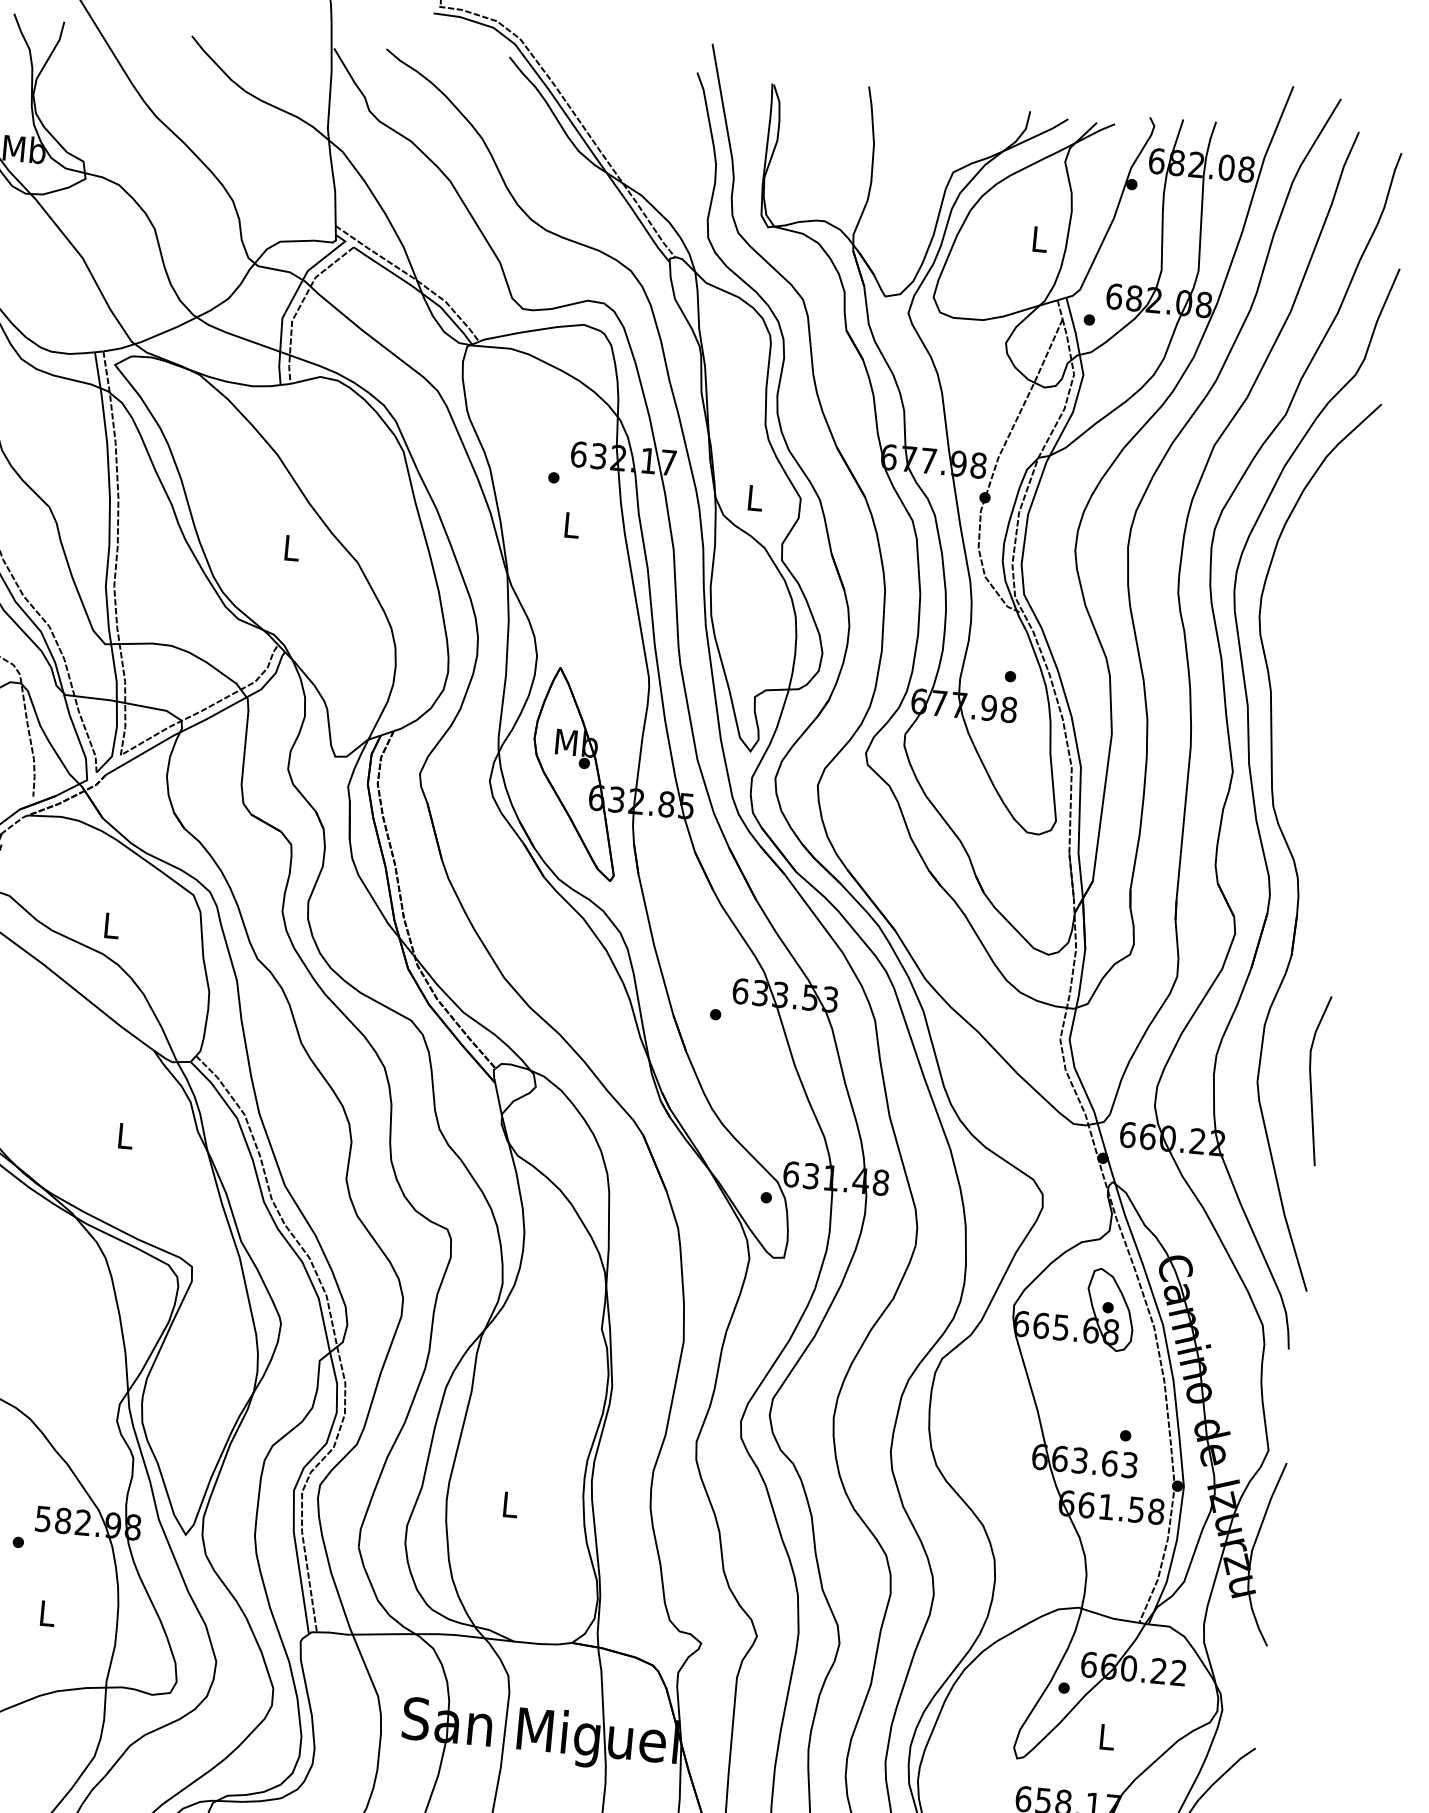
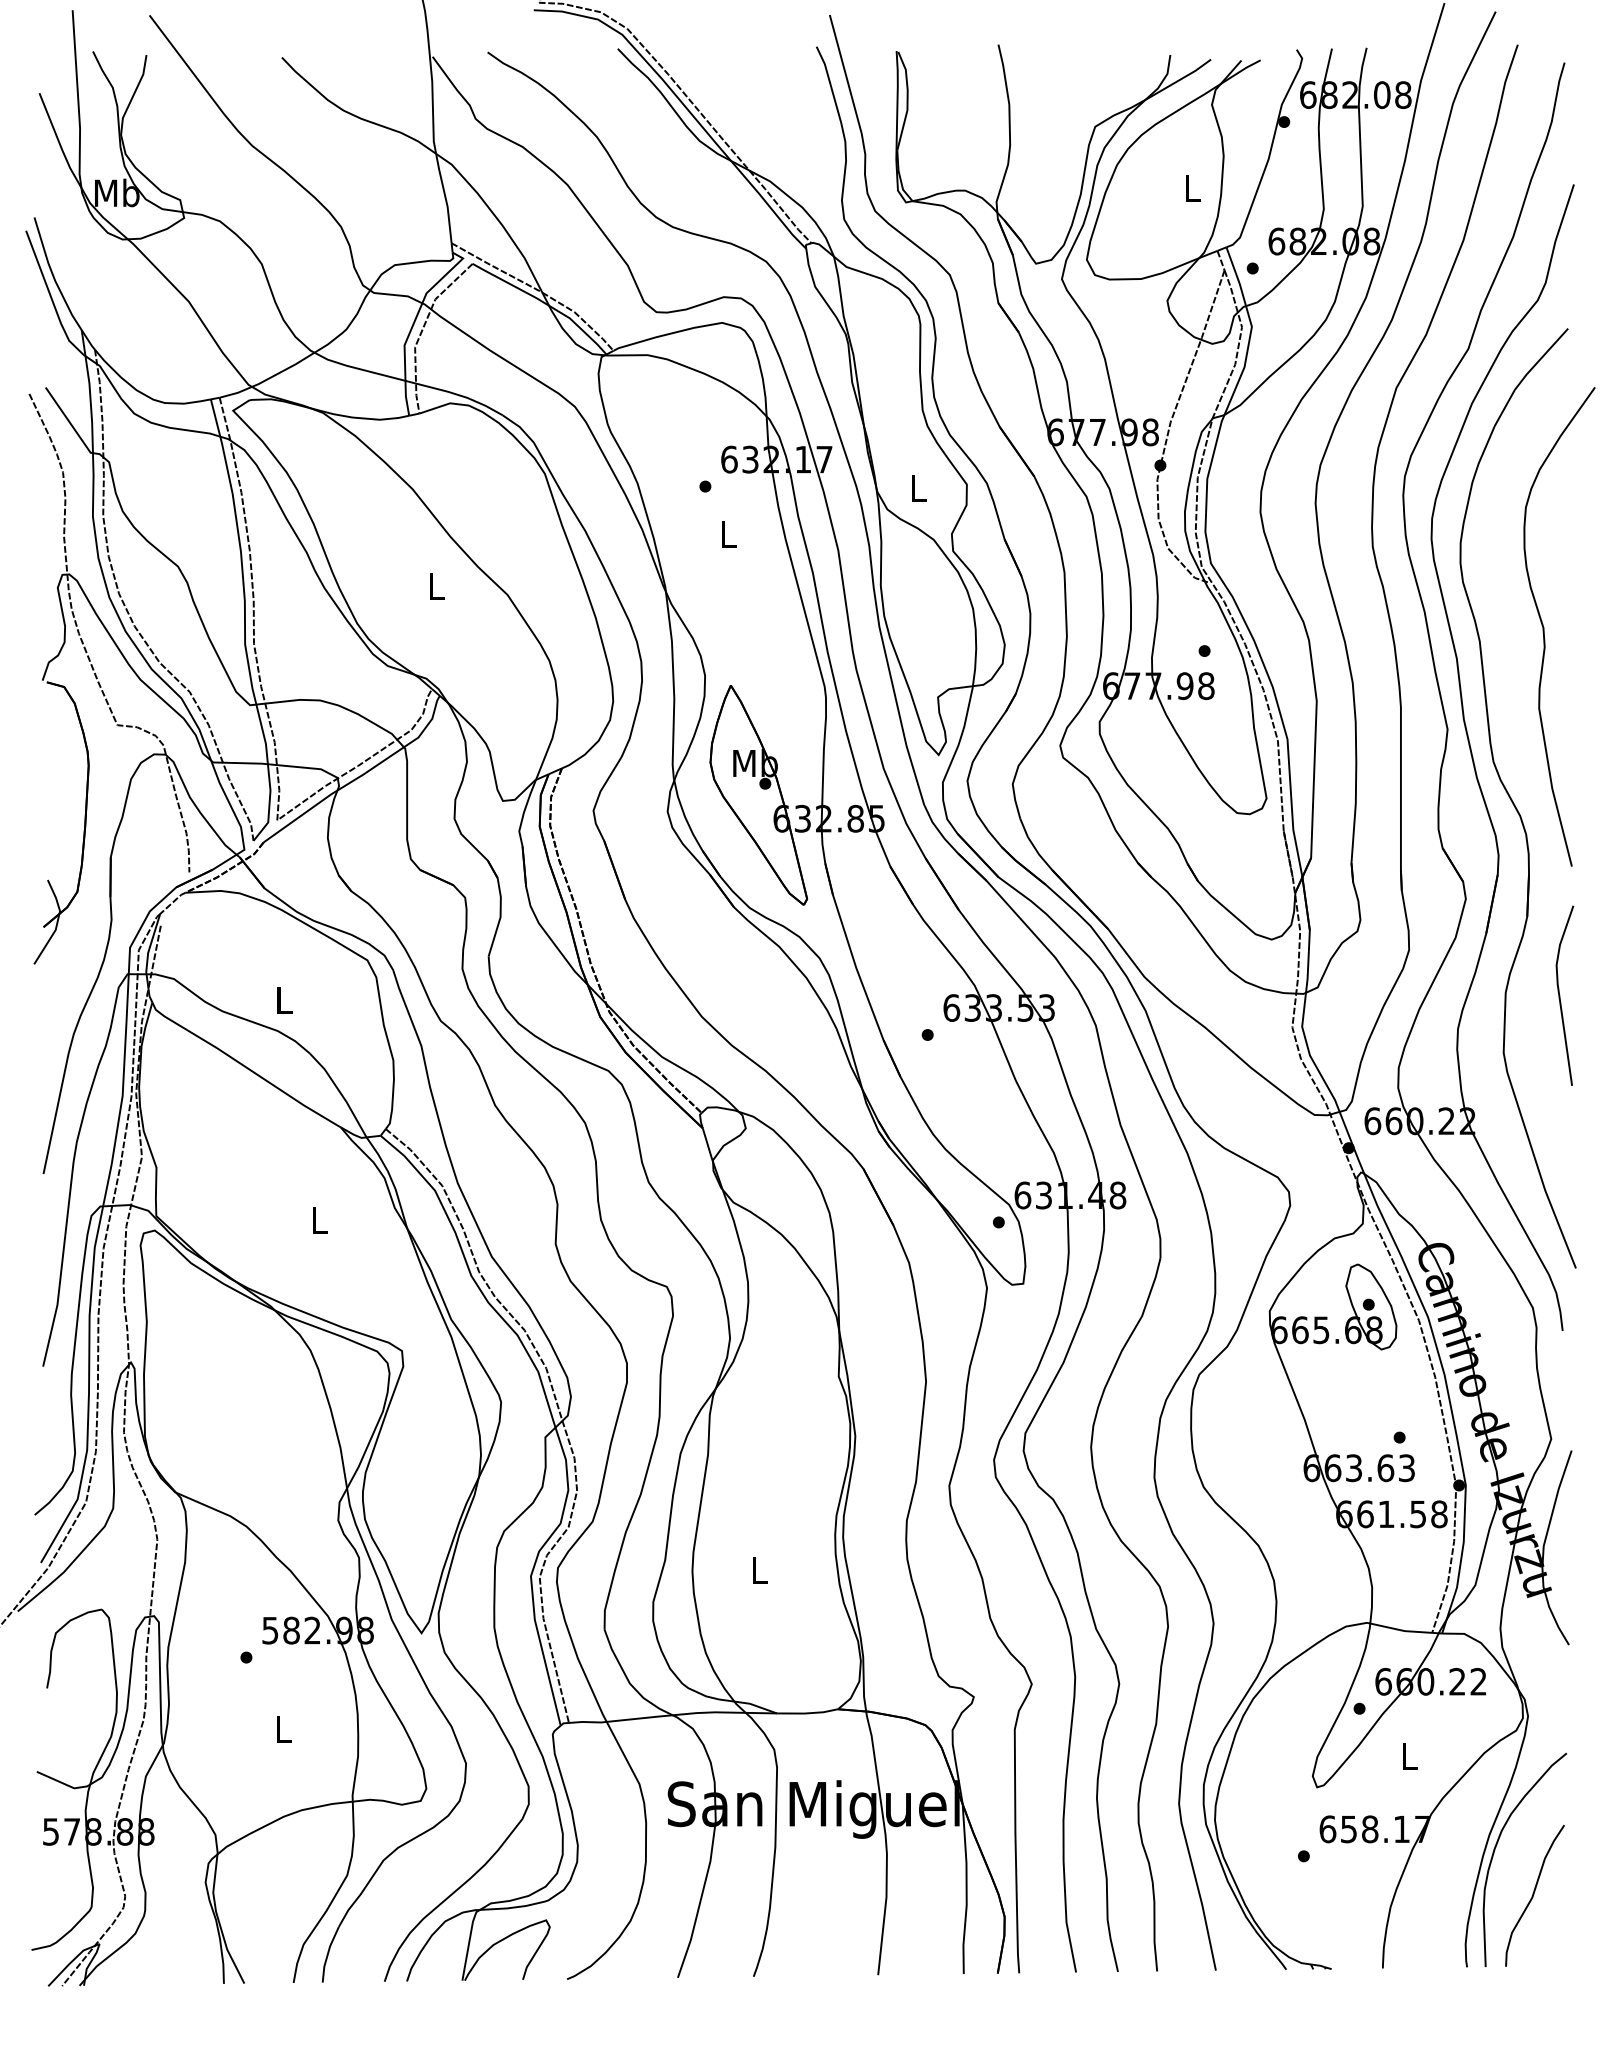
curve: (1333, 684) -> (1544, 627), added
line: (1311, 1079) -> (1560, 995), moved

